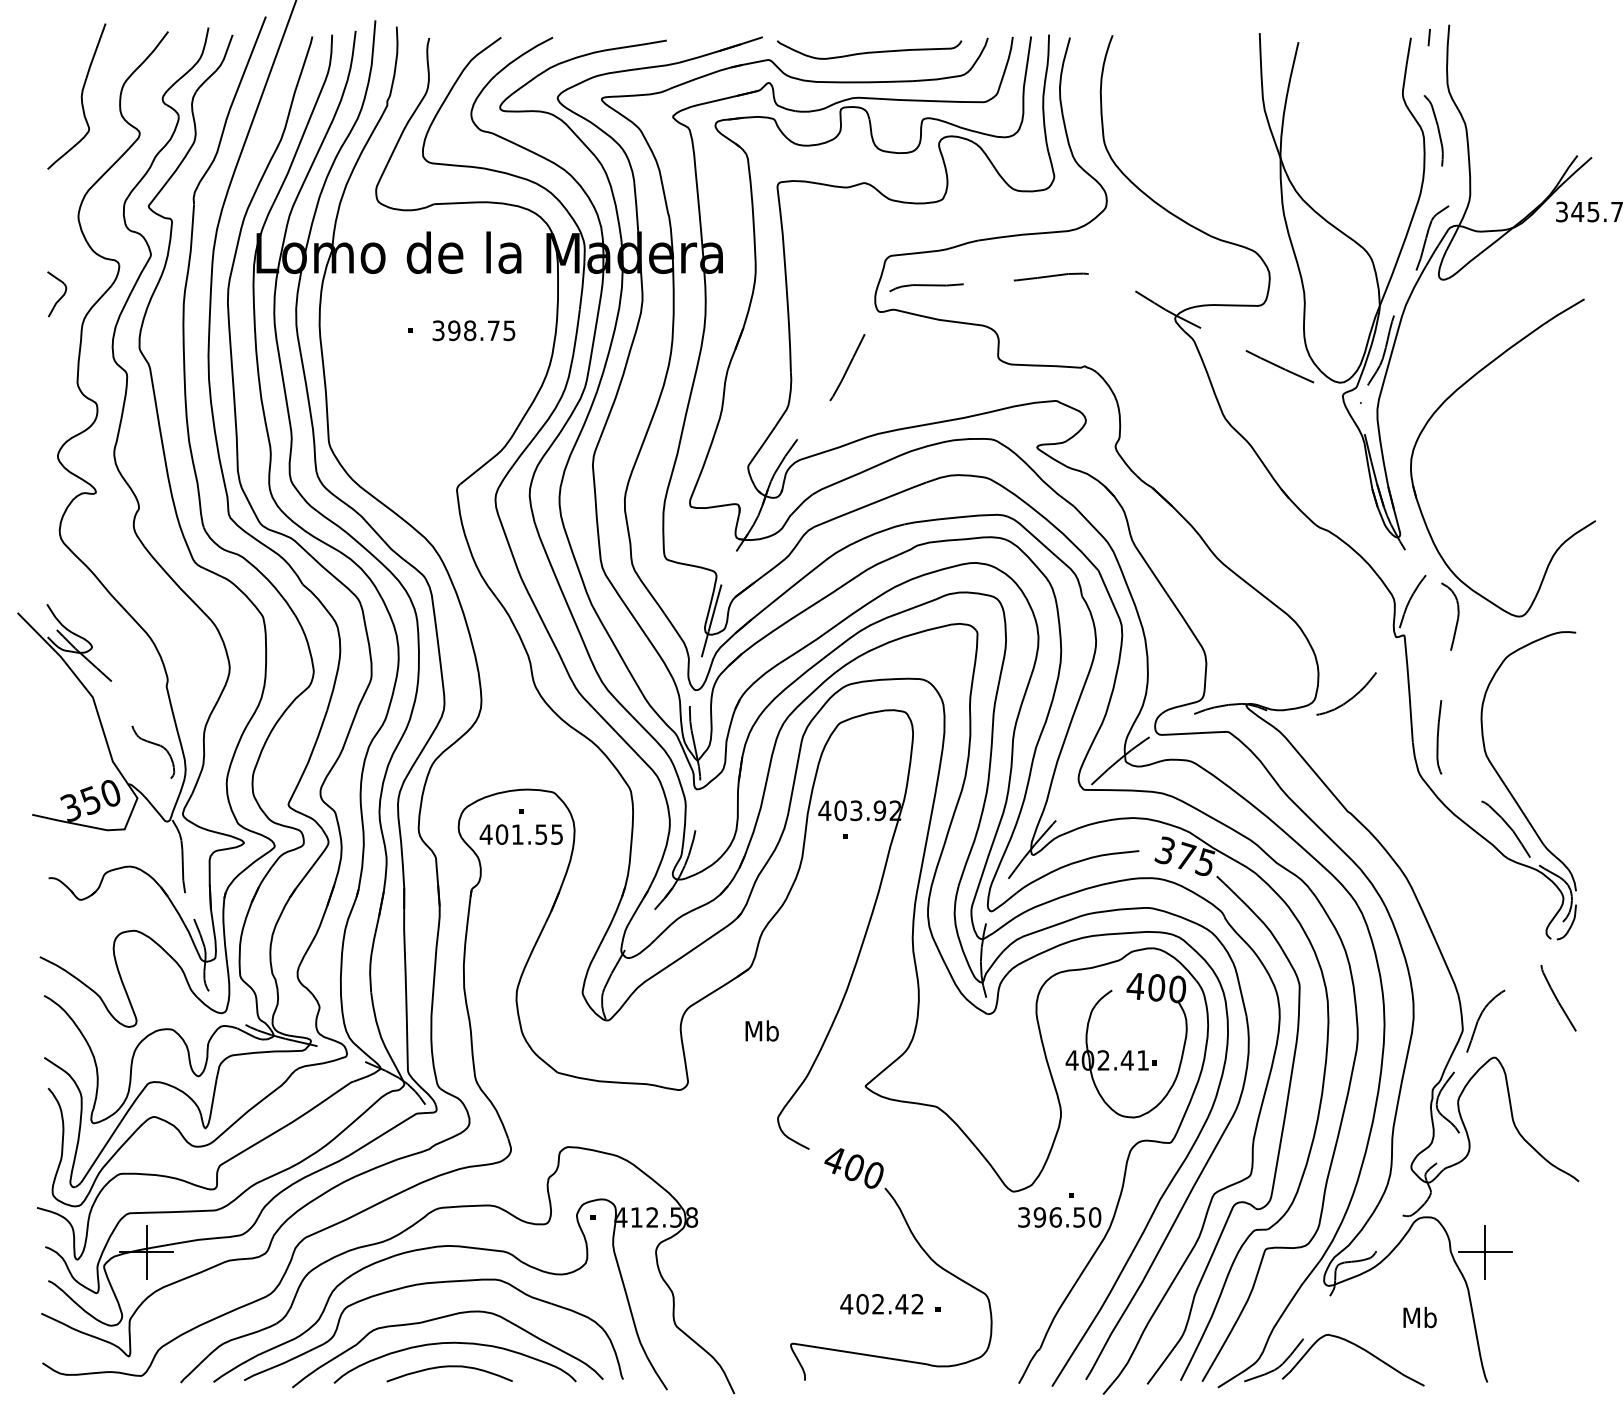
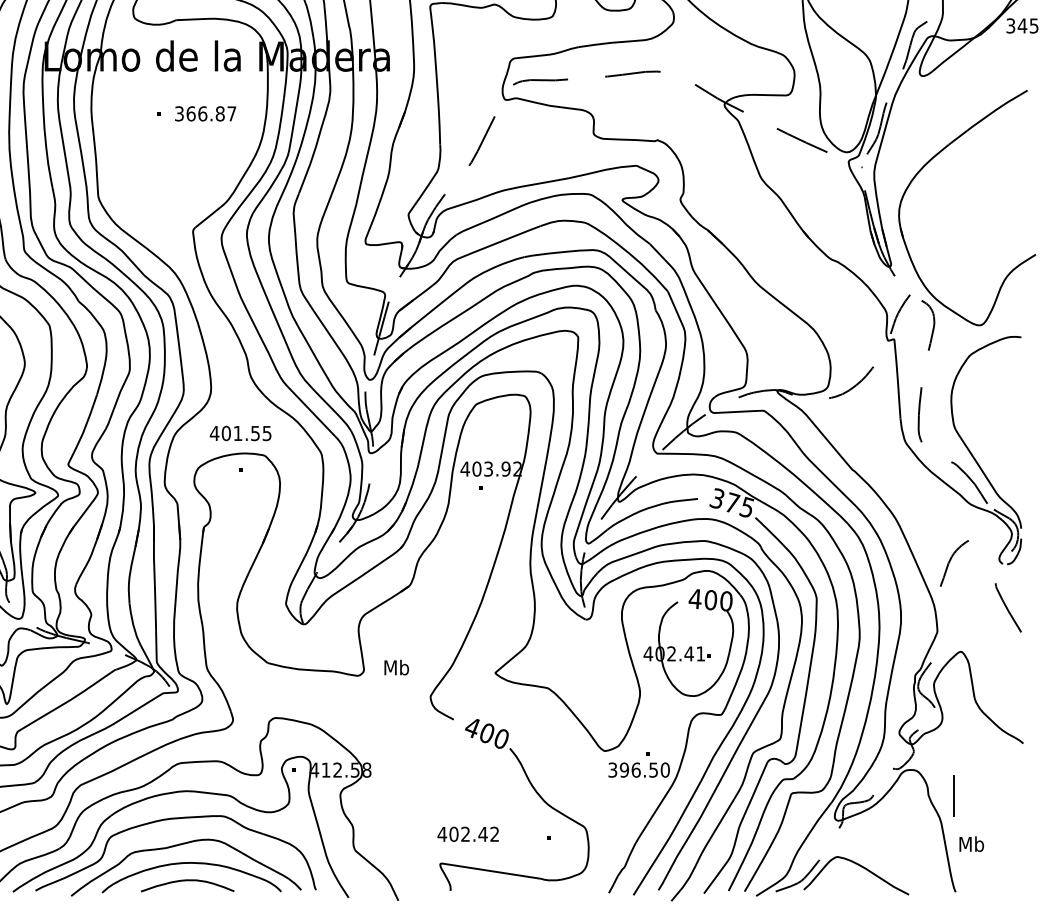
text: (481, 330) -> (211, 113), 398.75 -> 366.87
text: (520, 834) -> (240, 433), moved
curve: (1480, 1018) -> (950, 561), moved
text: (761, 1030) -> (396, 667), moved
line: (1485, 1252) -> (954, 796), removed
text: (881, 1304) -> (468, 834), moved
text: (1419, 1317) -> (971, 844), moved

